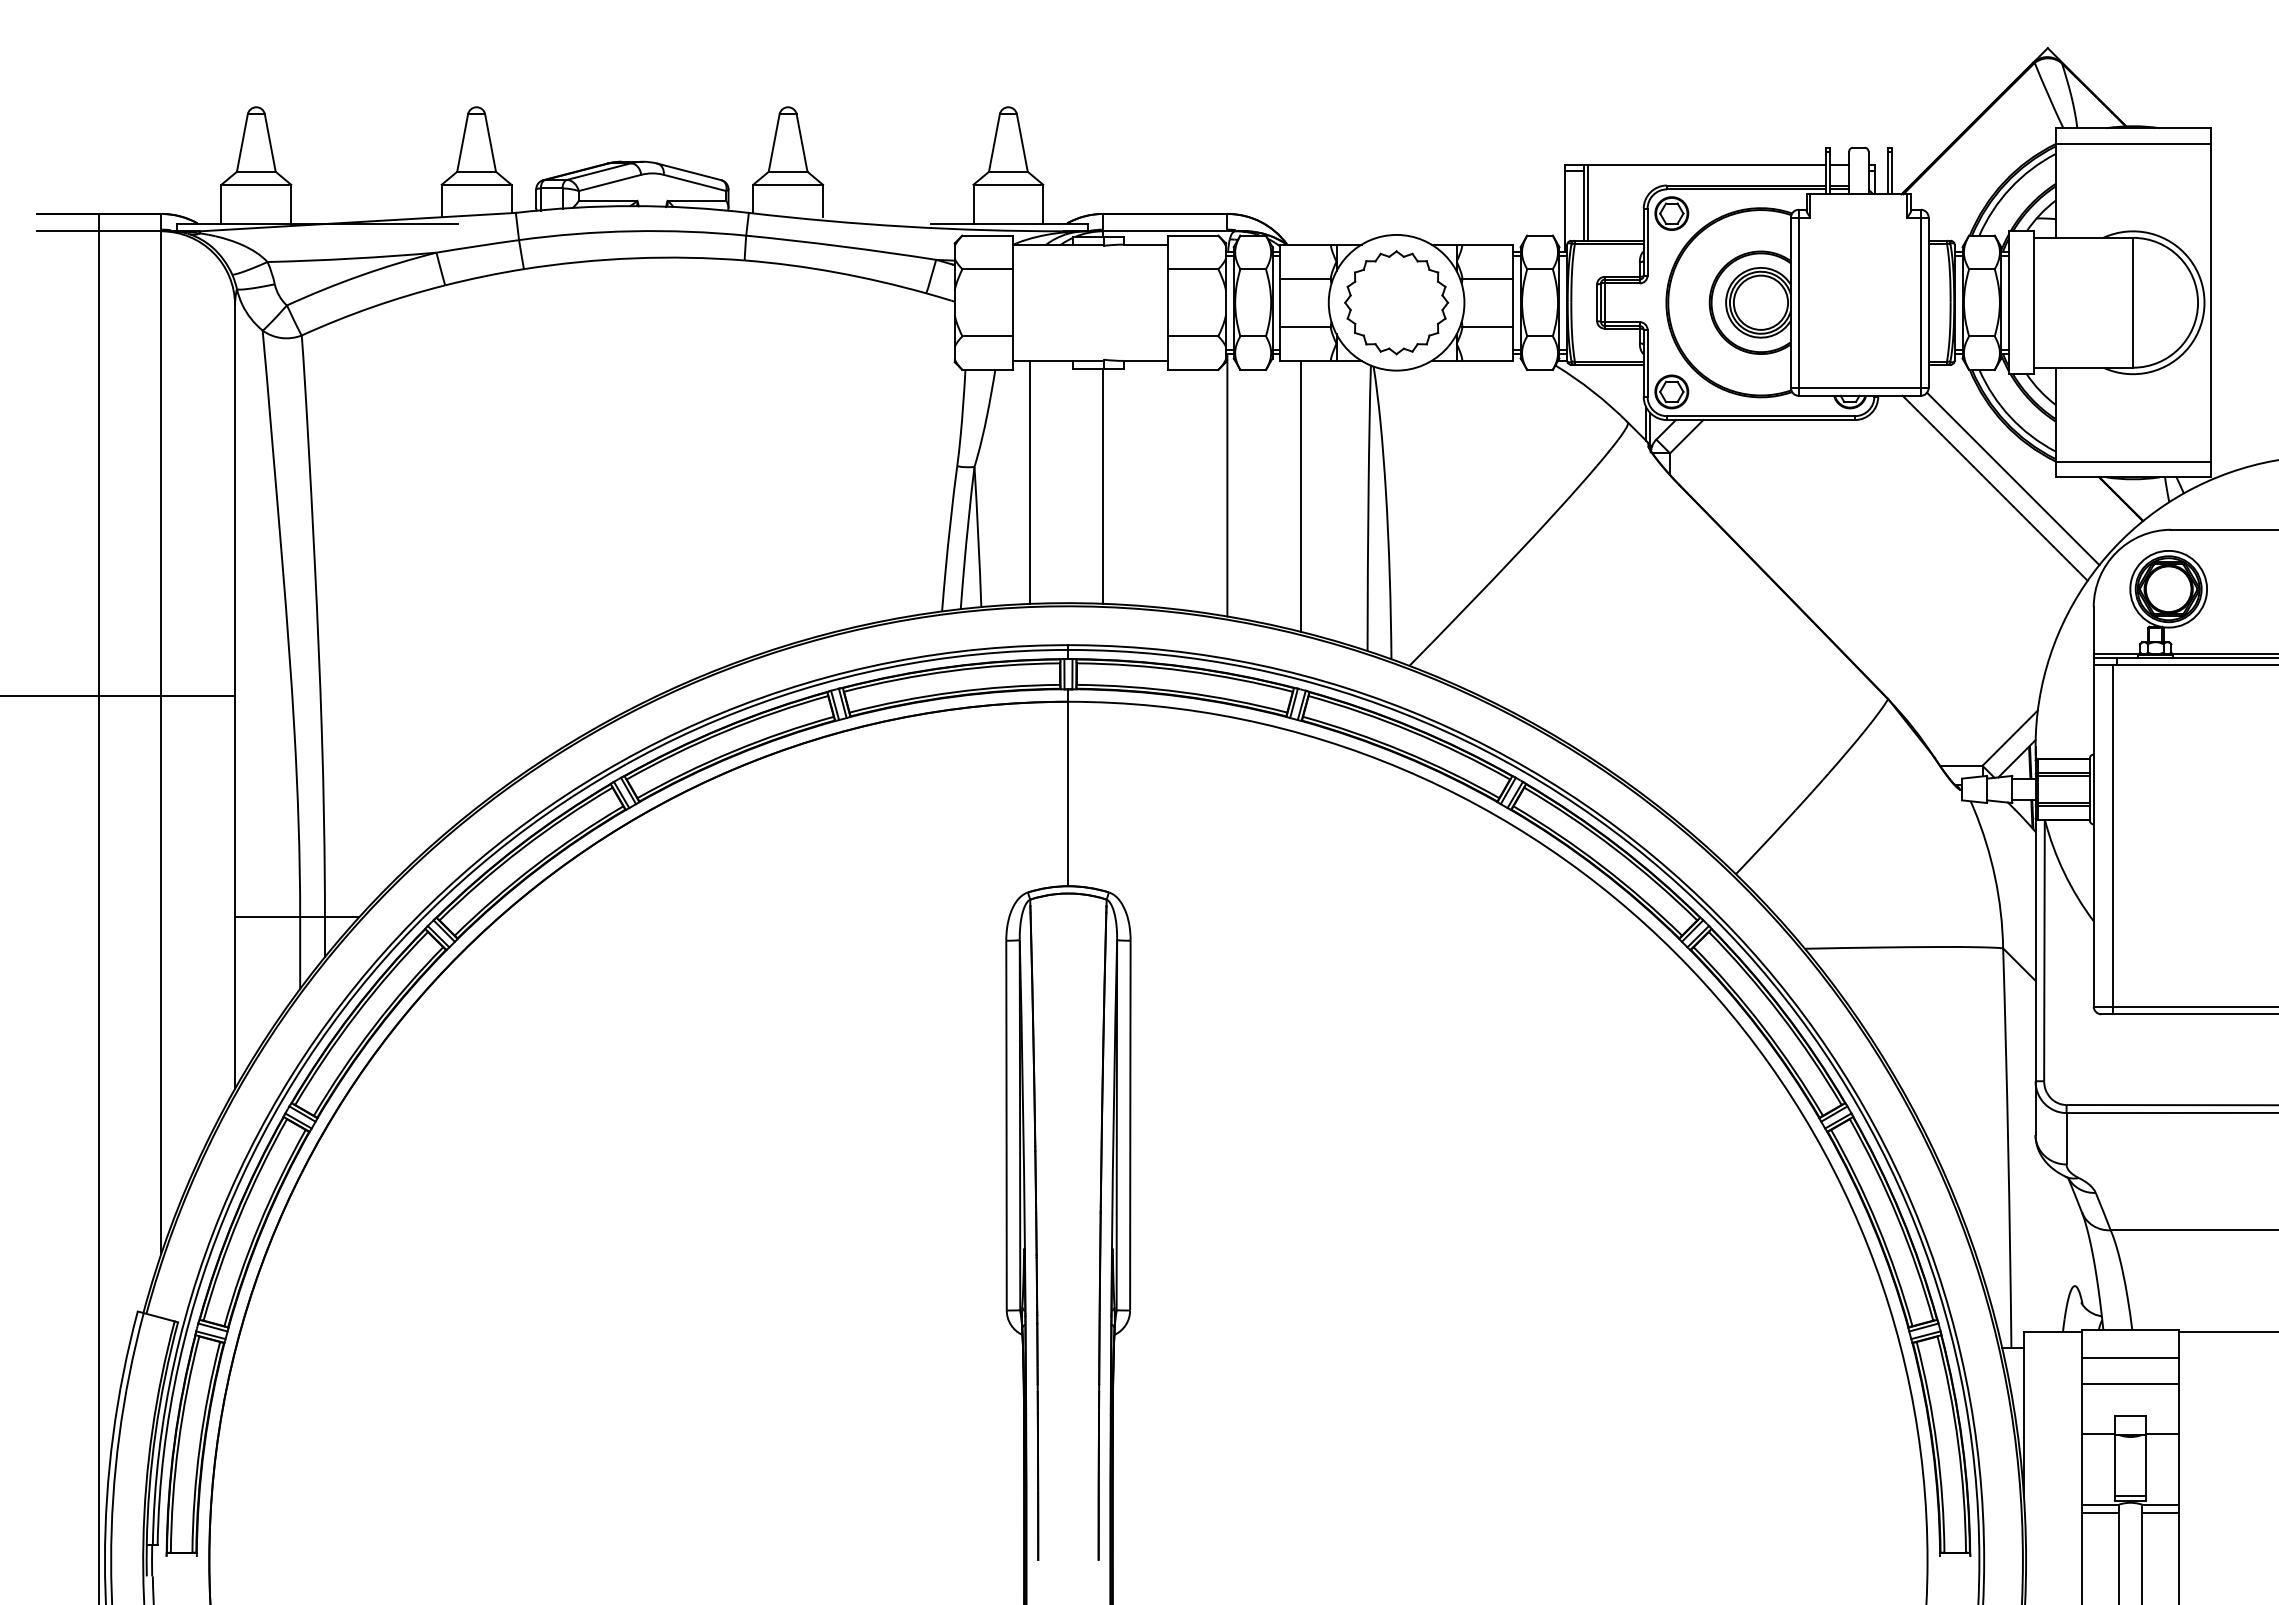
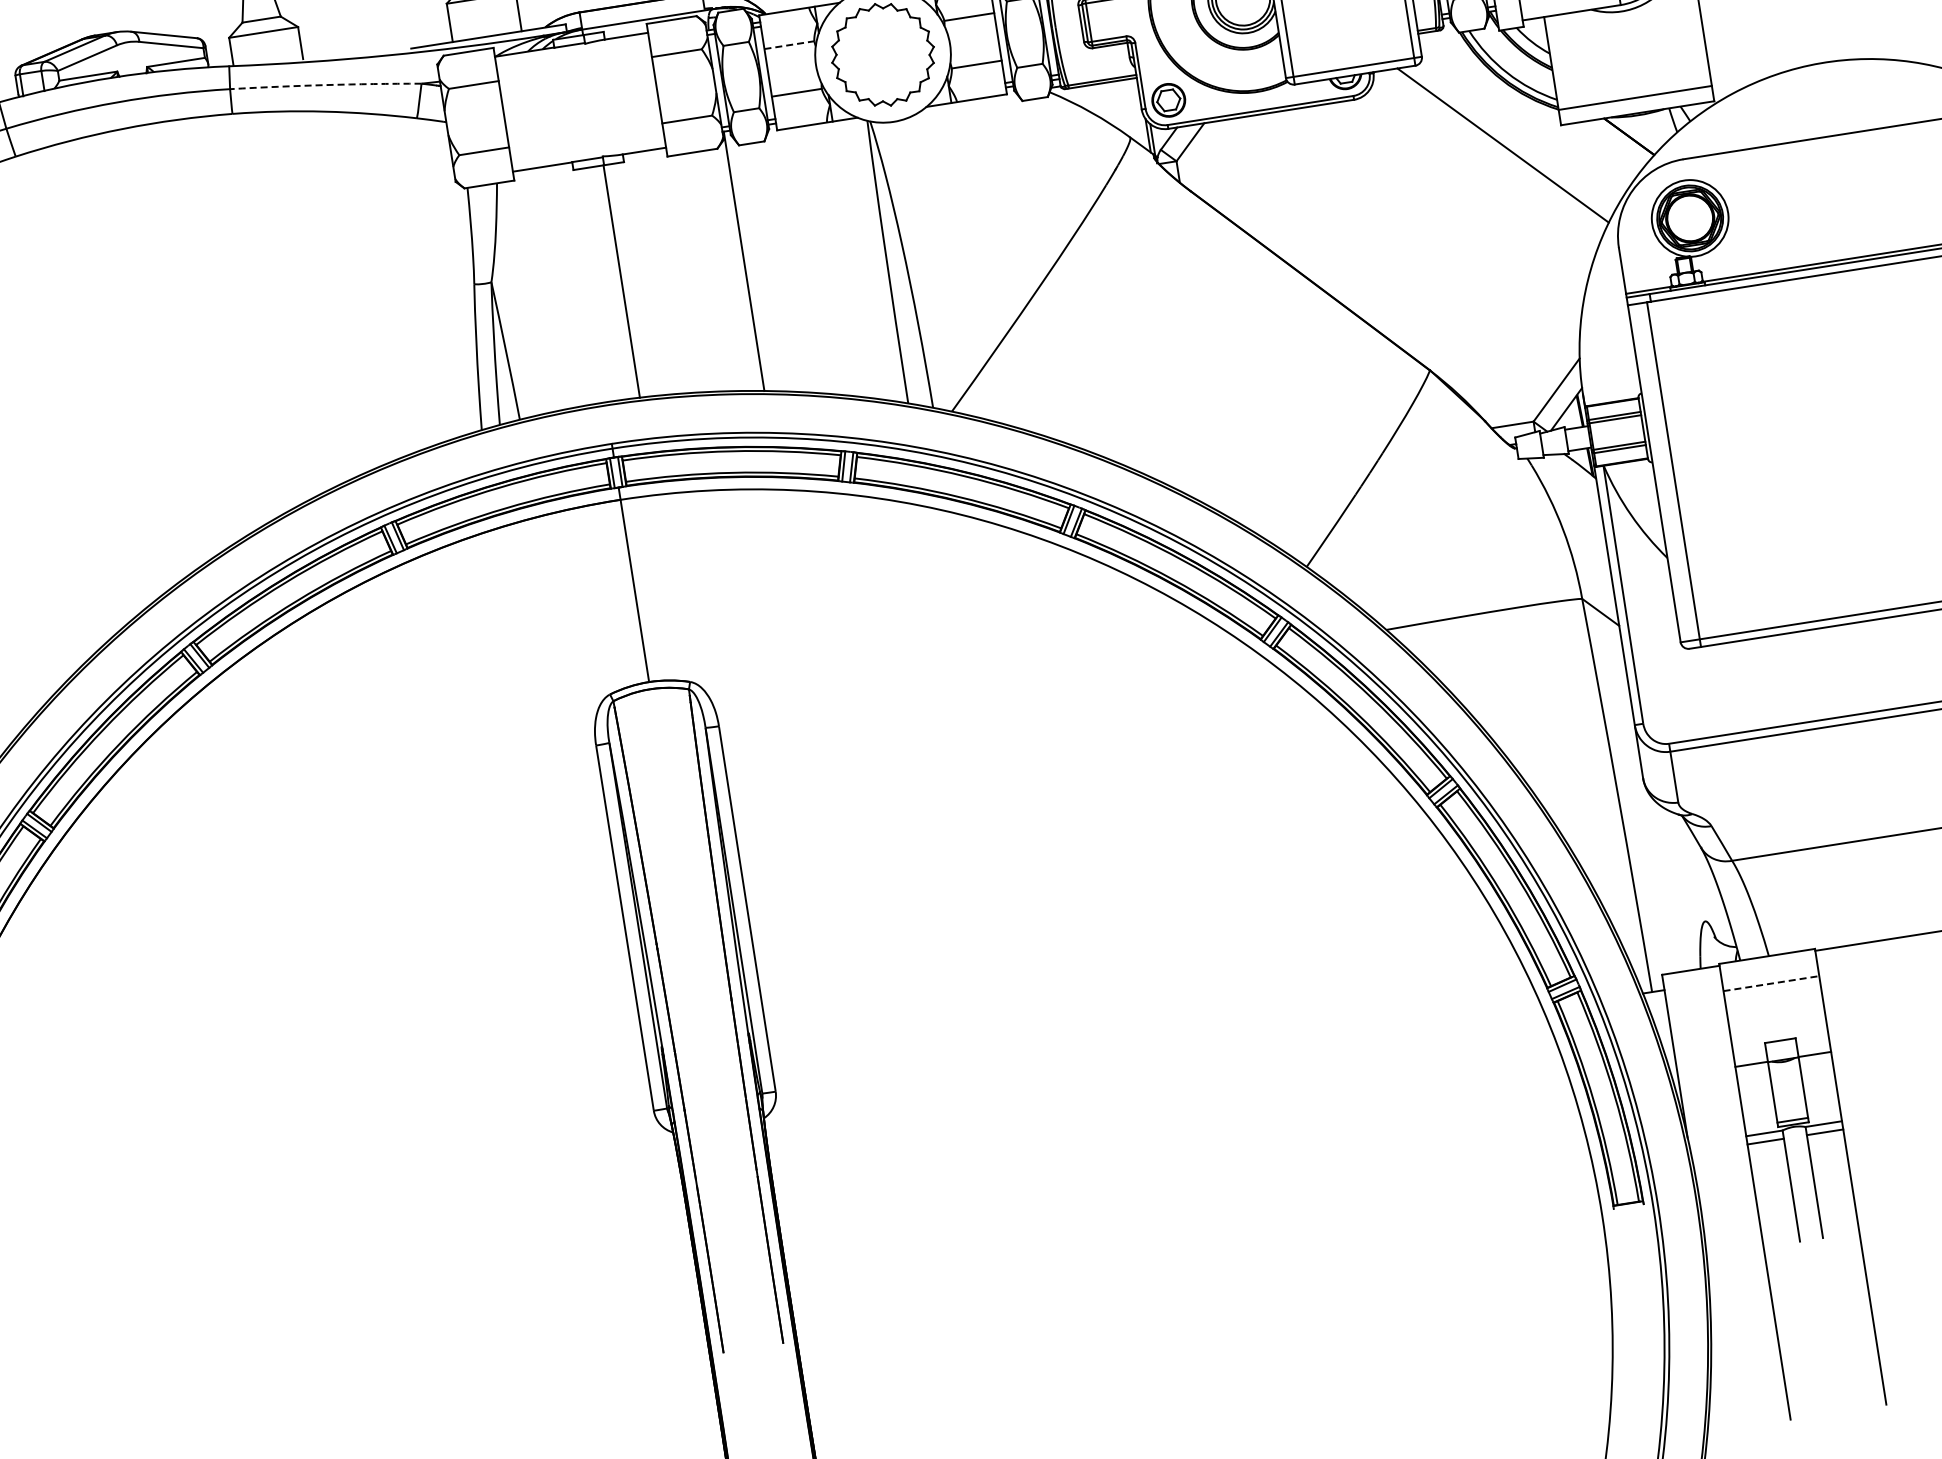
arc: (841, 246) -> (325, 85), solid -> dashed
line: (1306, 278) -> (790, 44), solid -> dashed
line: (2013, 478) -> (1519, 133), removed
line: (1029, 482) -> (548, 289), removed
line: (1301, 495) -> (818, 259), removed
line: (2131, 1357) -> (1772, 983), solid -> dashed
line: (2130, 1384) -> (1775, 1010), removed

